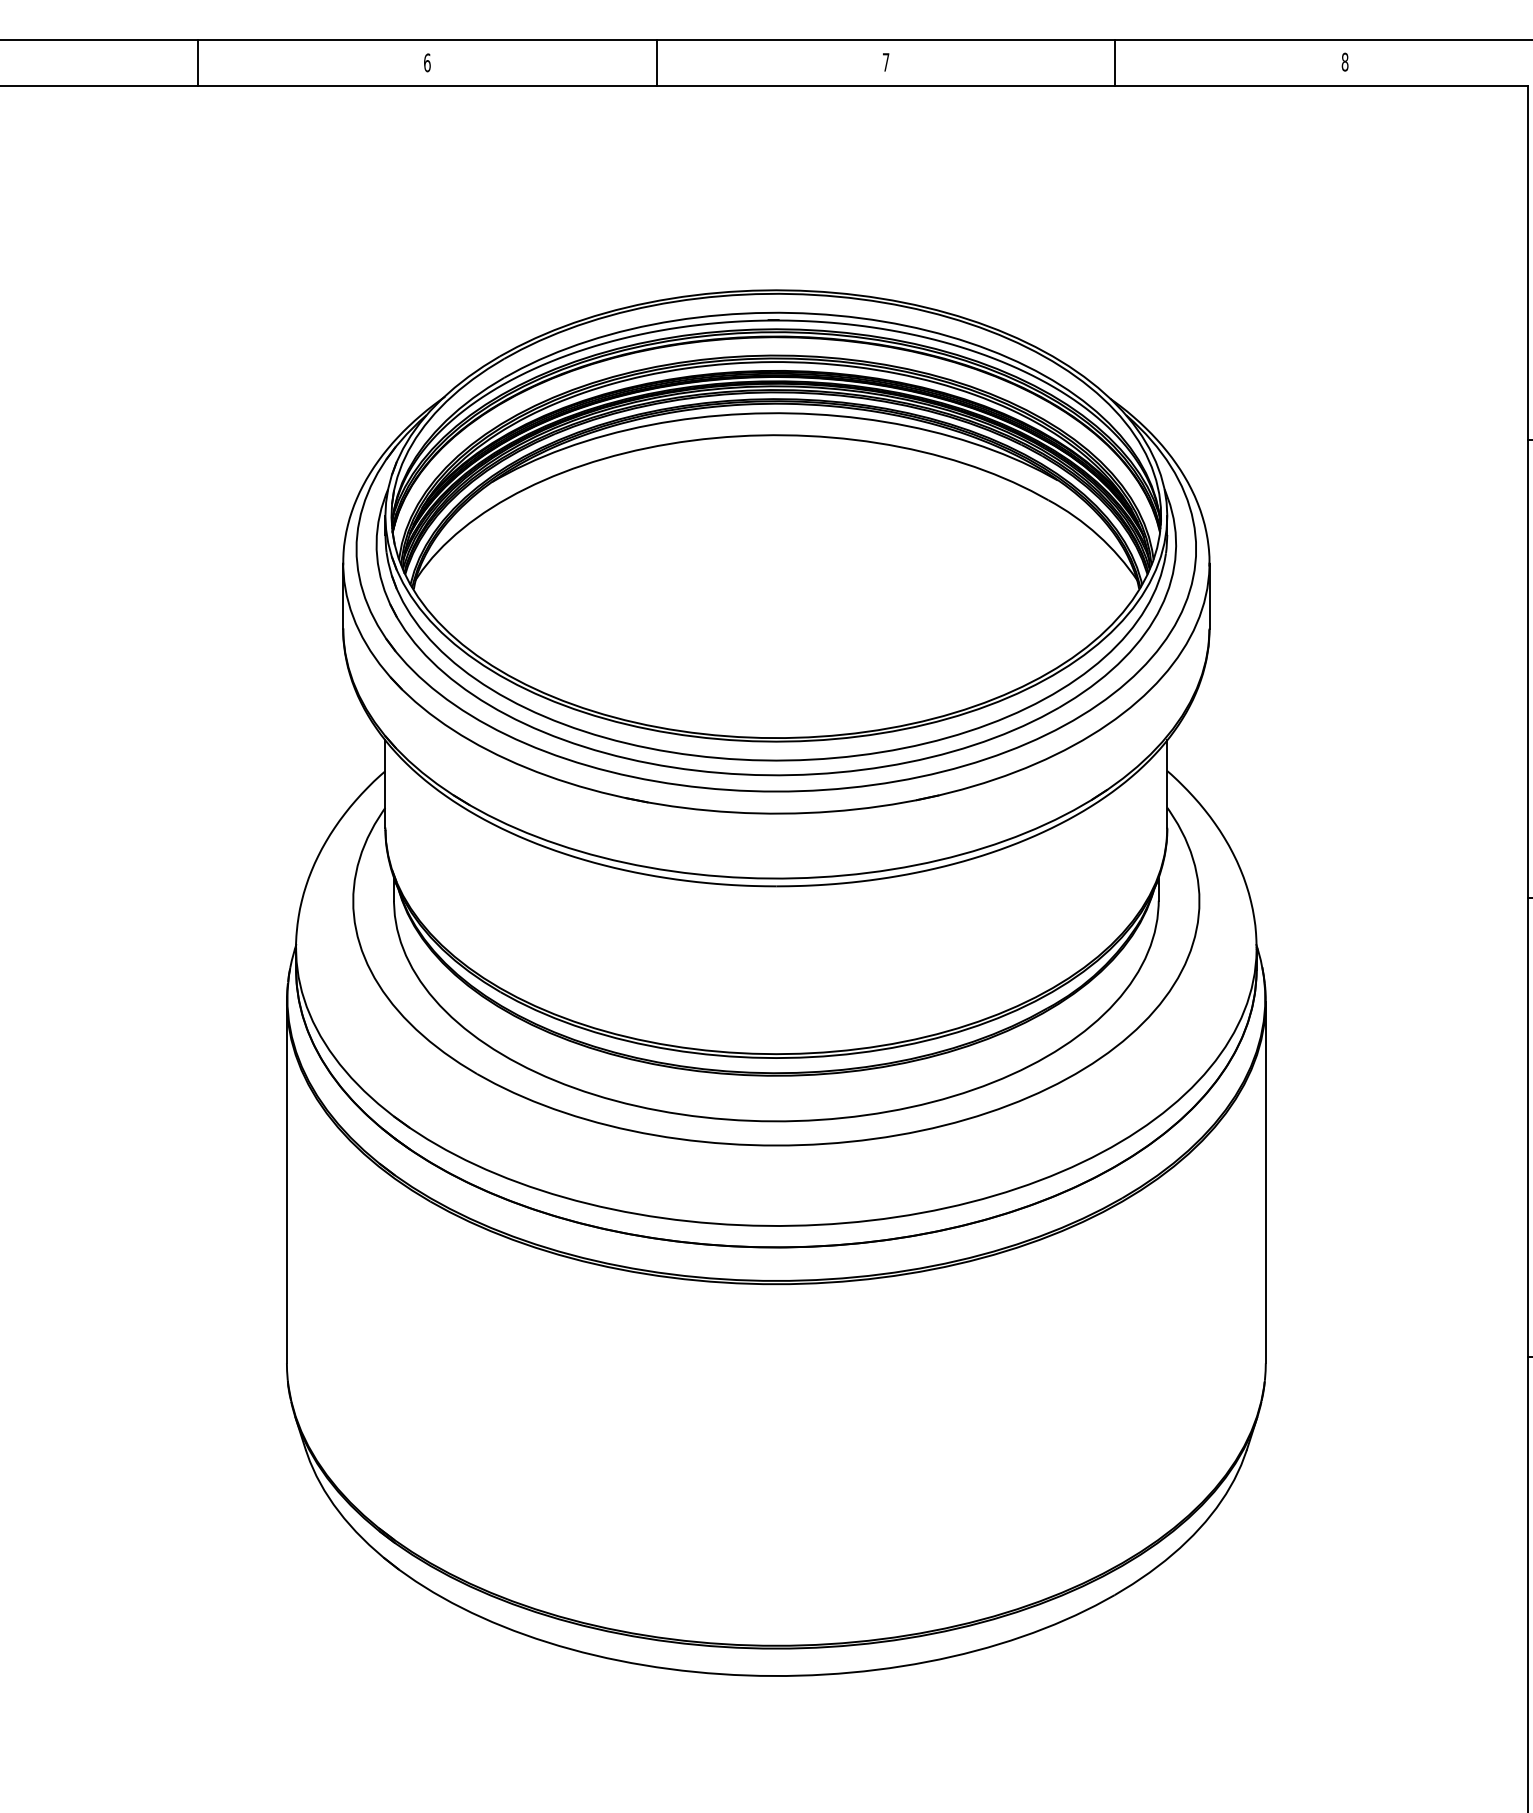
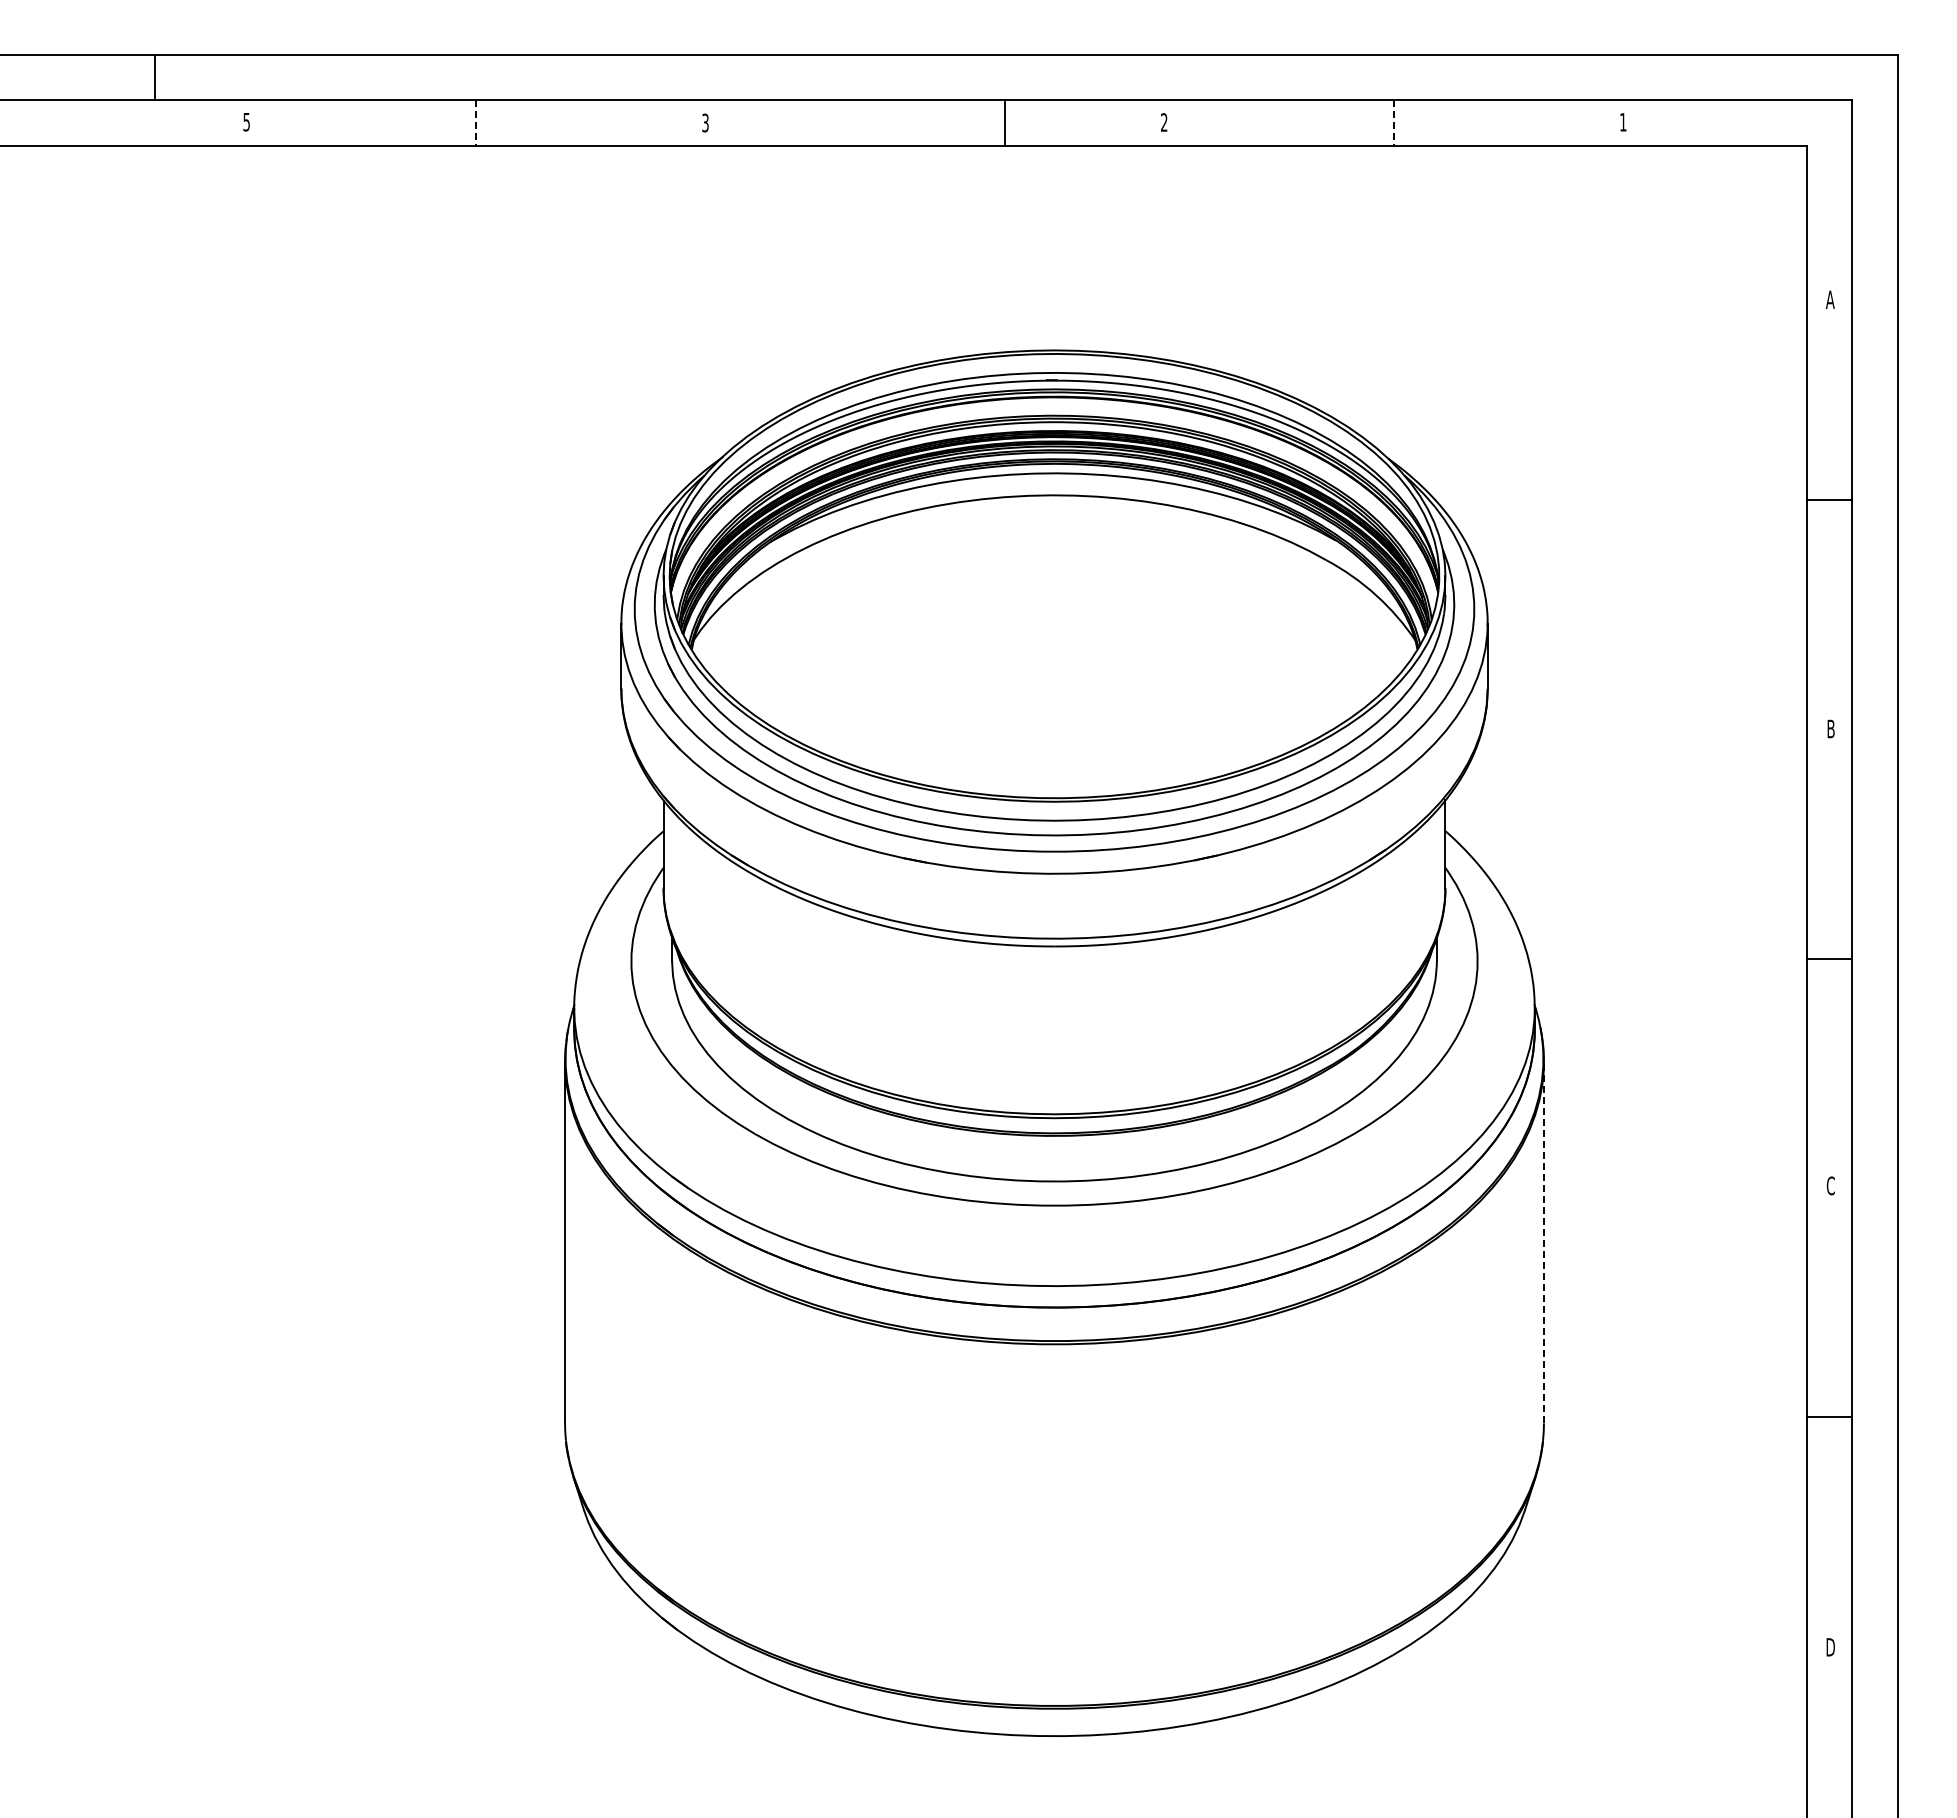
text: (1345, 61) -> (1623, 121), 8 -> 1
text: (427, 62) -> (705, 122), 6 -> 3
text: (886, 62) -> (1164, 122), 7 -> 2
line: (197, 63) -> (475, 123), solid -> dashed
line: (656, 63) -> (1004, 123), moved
line: (1115, 63) -> (1393, 123), solid -> dashed
line: (1265, 1182) -> (1543, 1242), solid -> dashed

